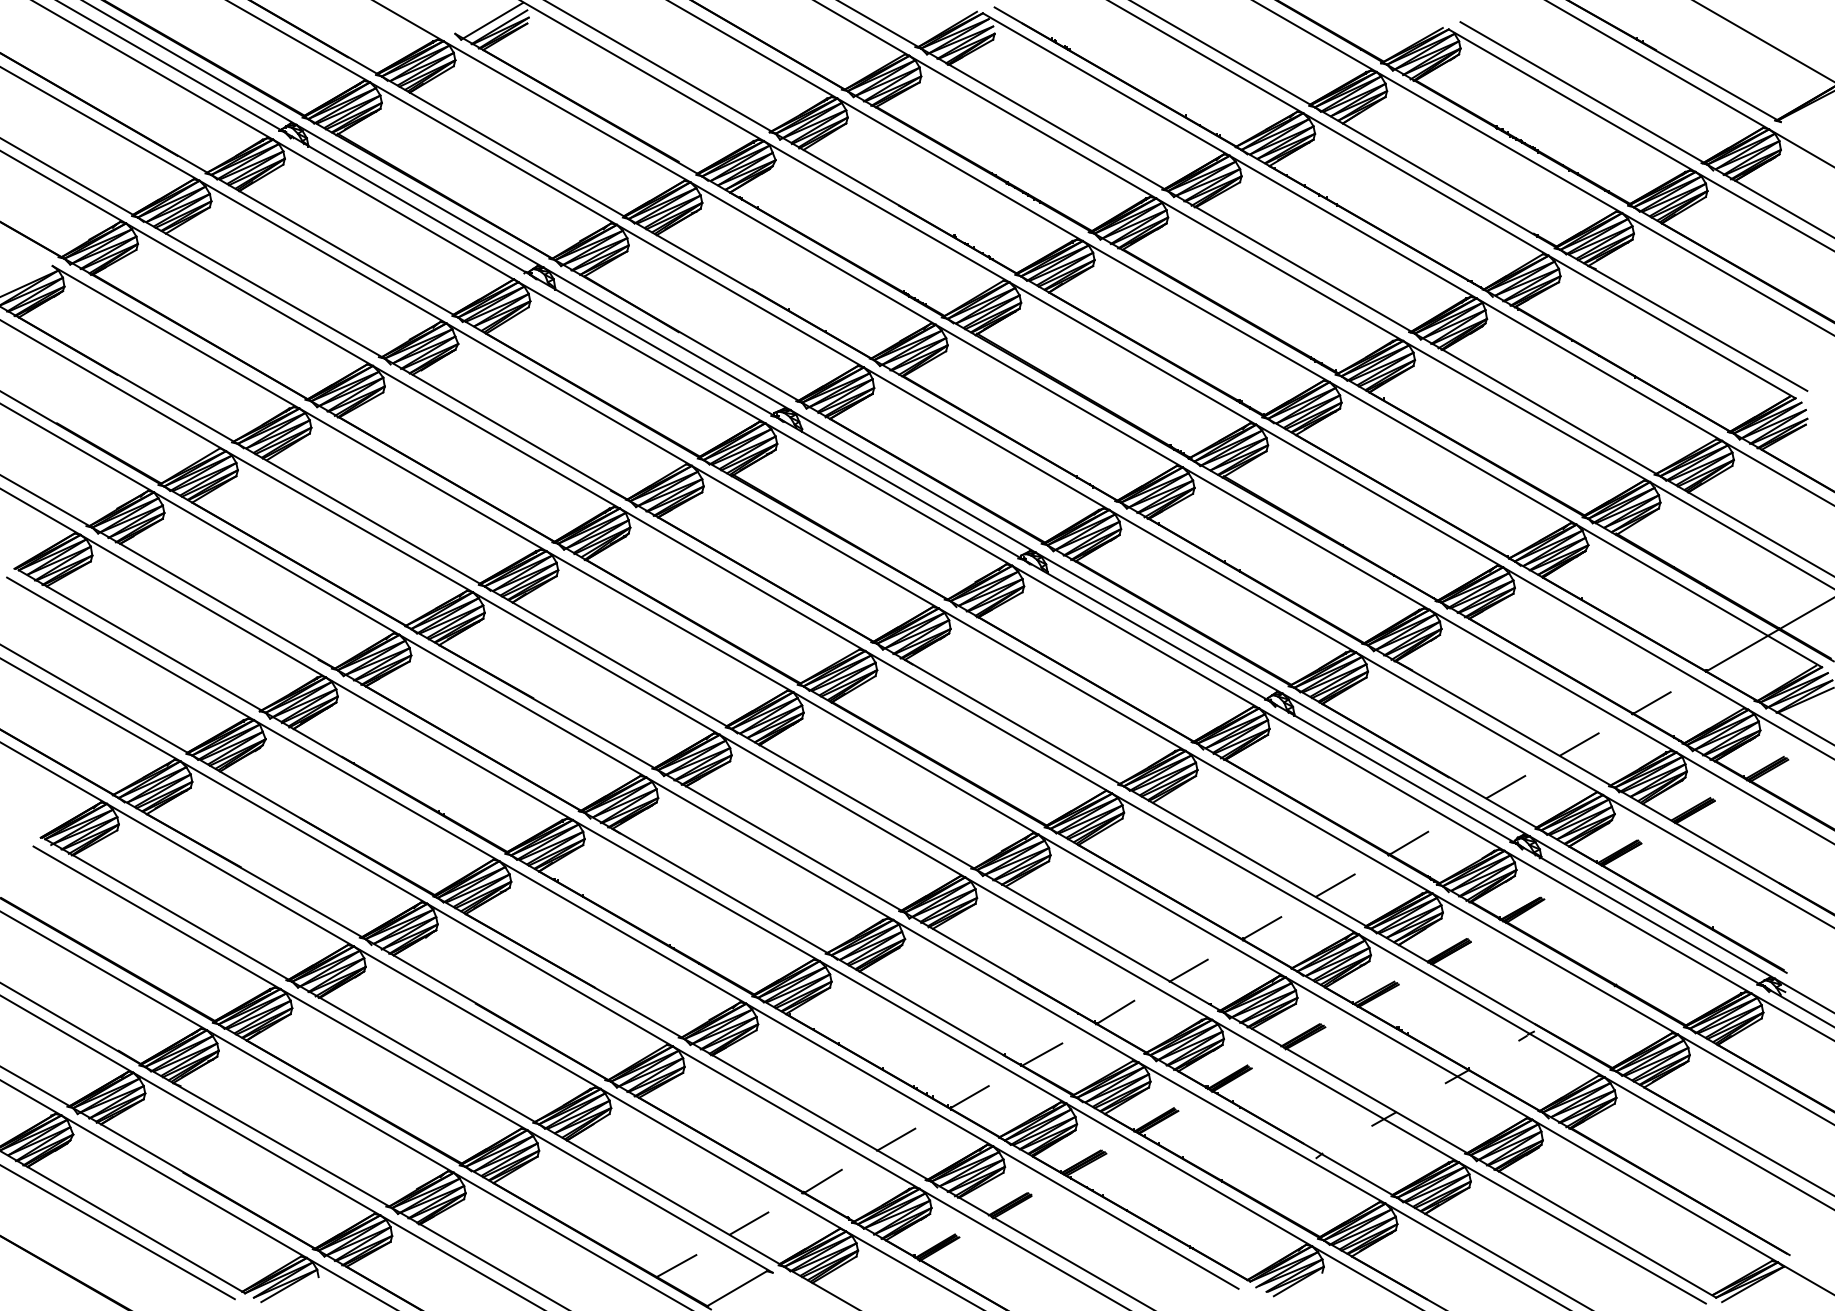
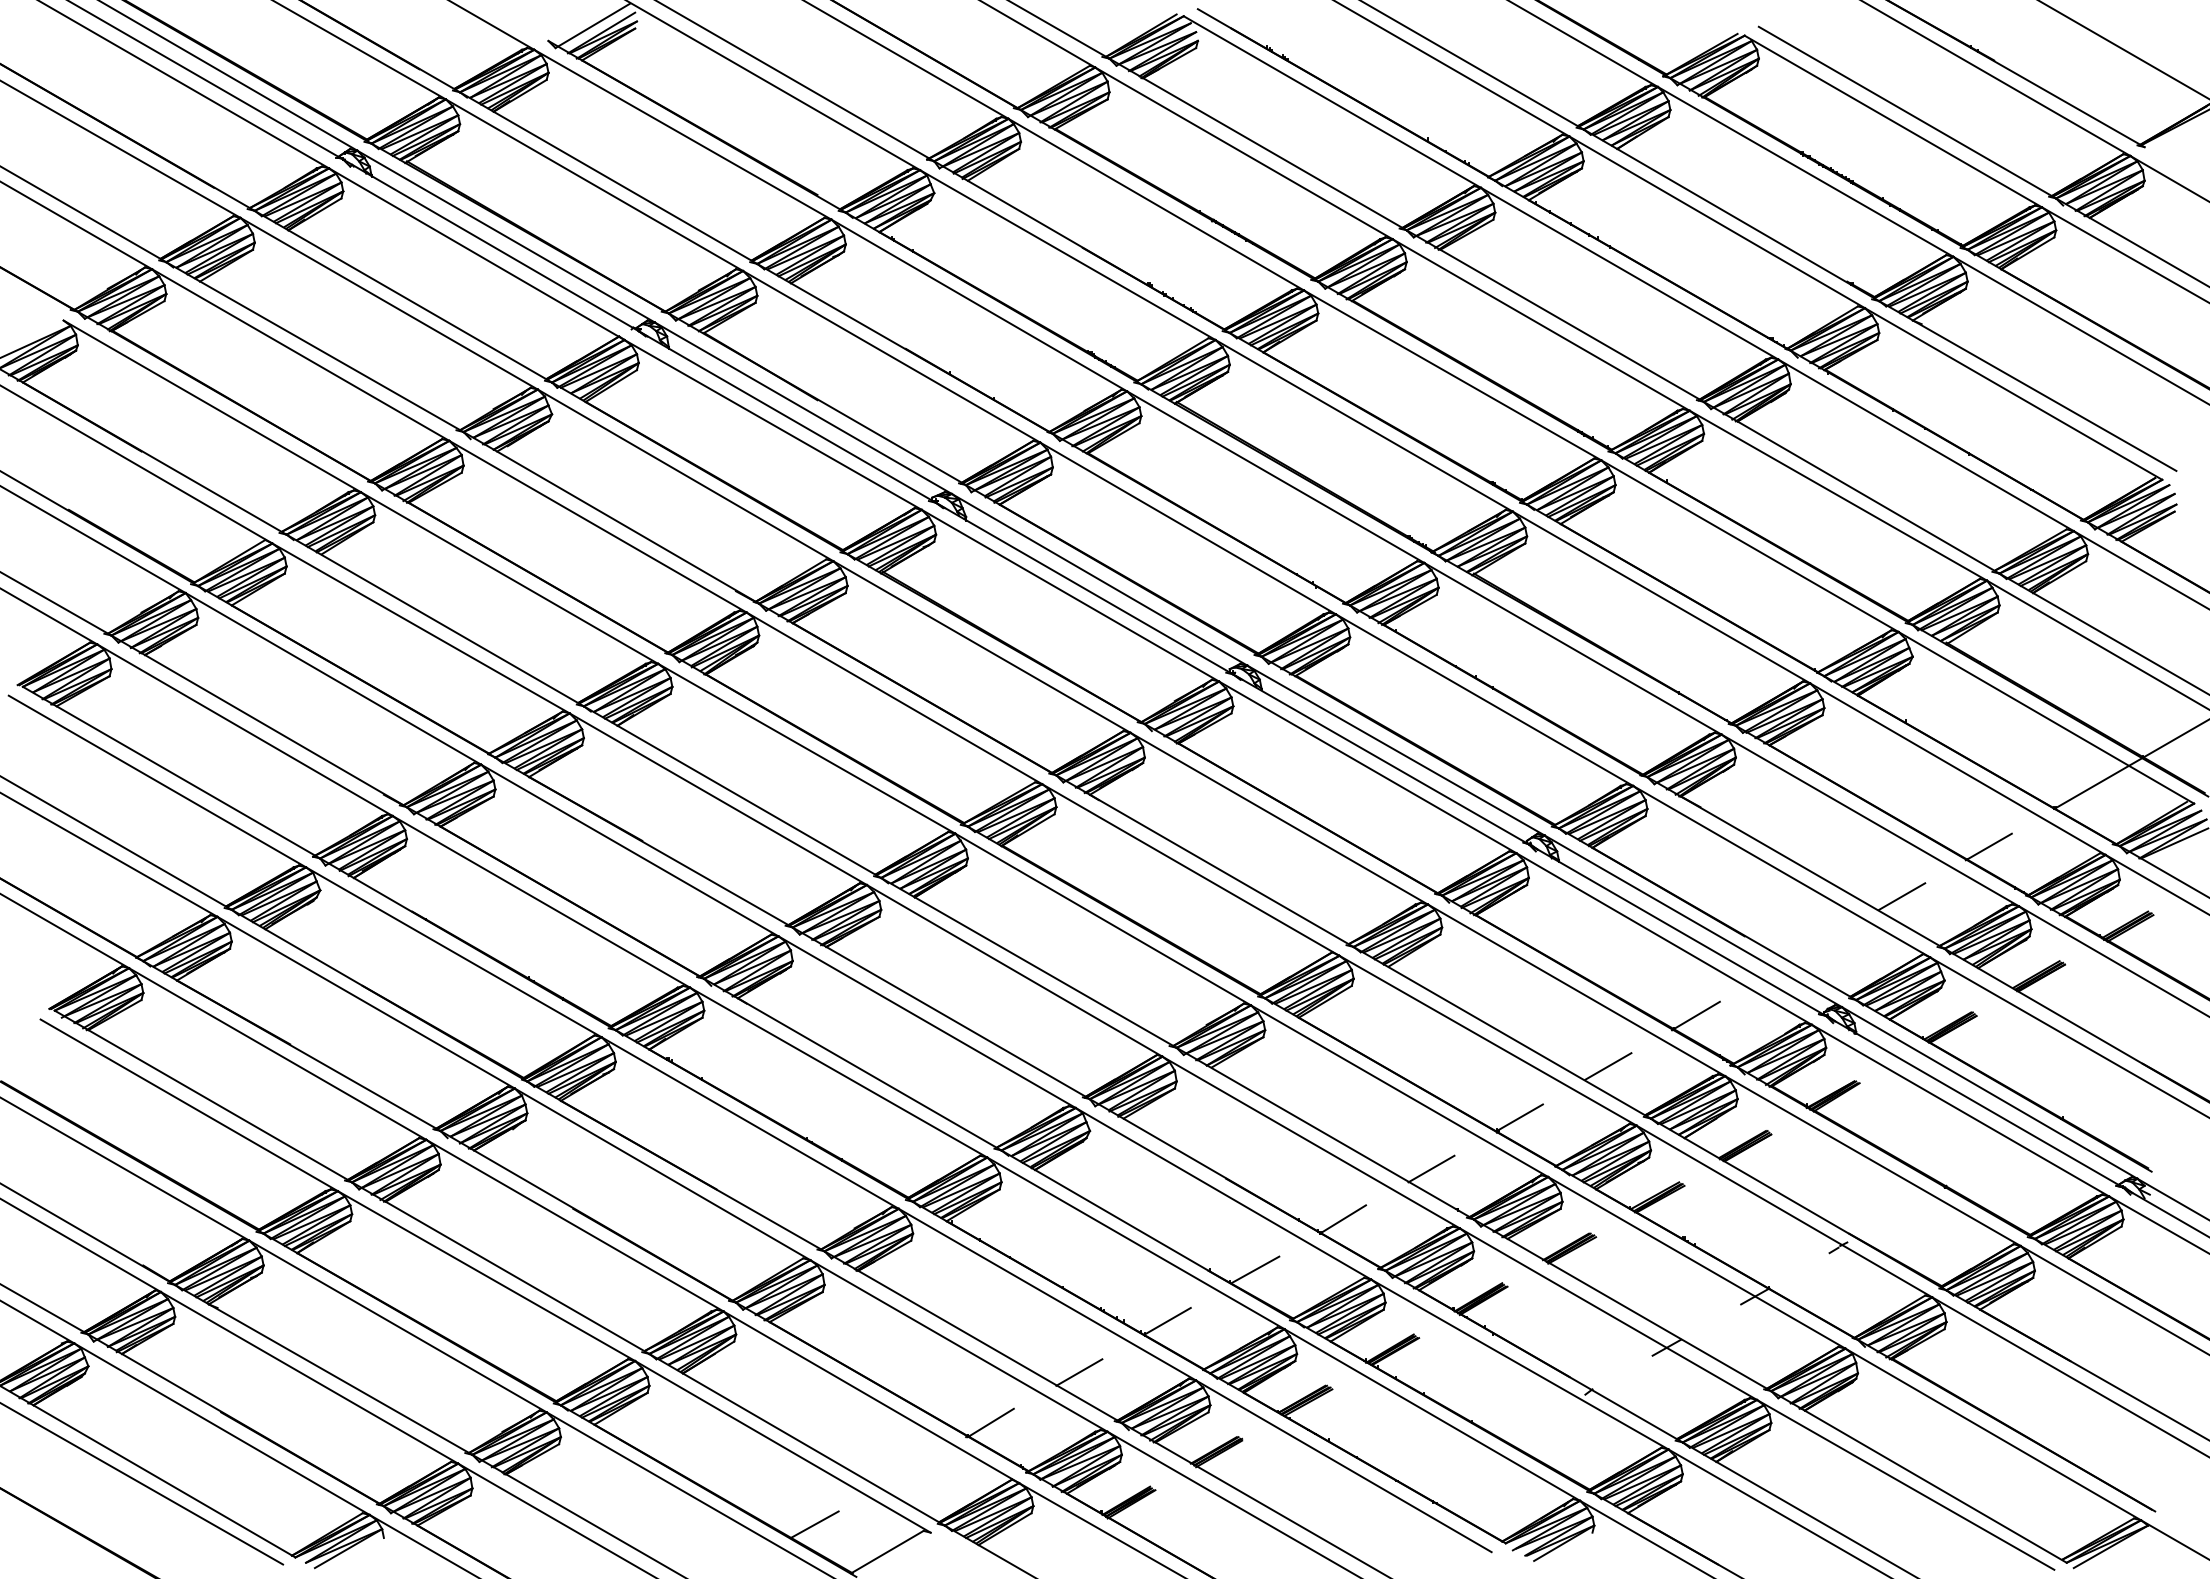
line: (1505, 786) -> (1813, 947), removed
line: (749, 1223) -> (902, 1473), removed

